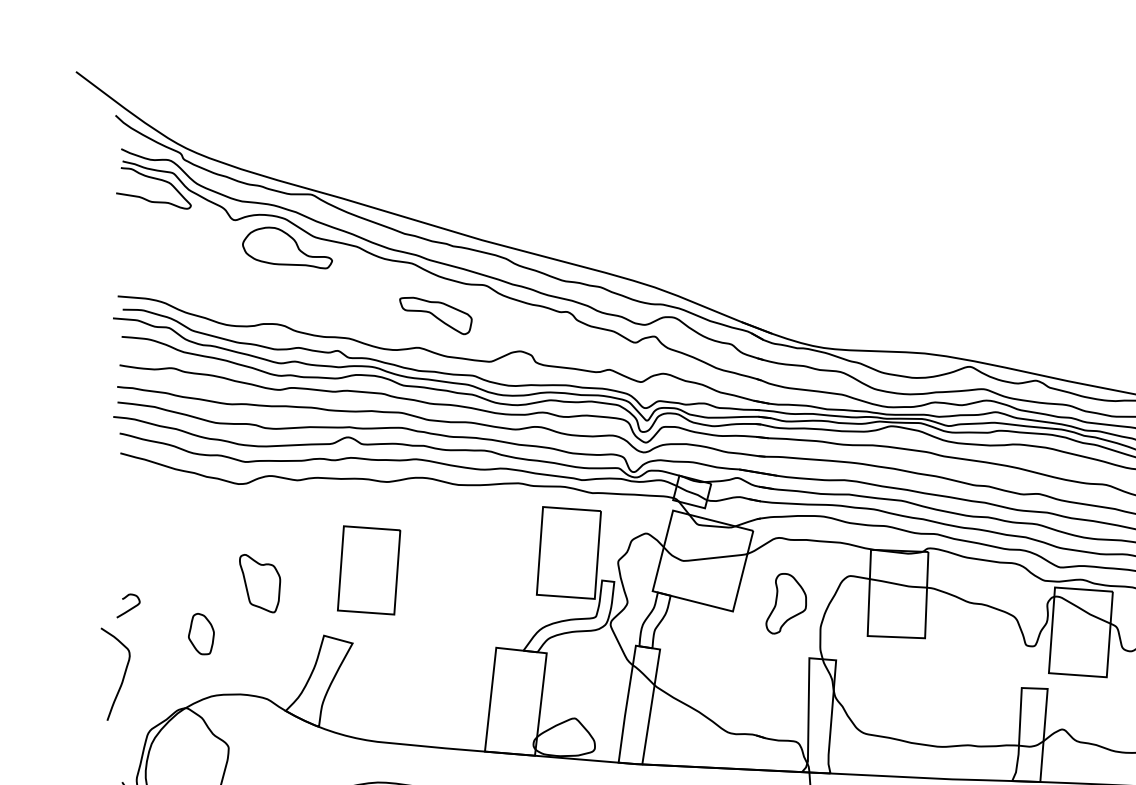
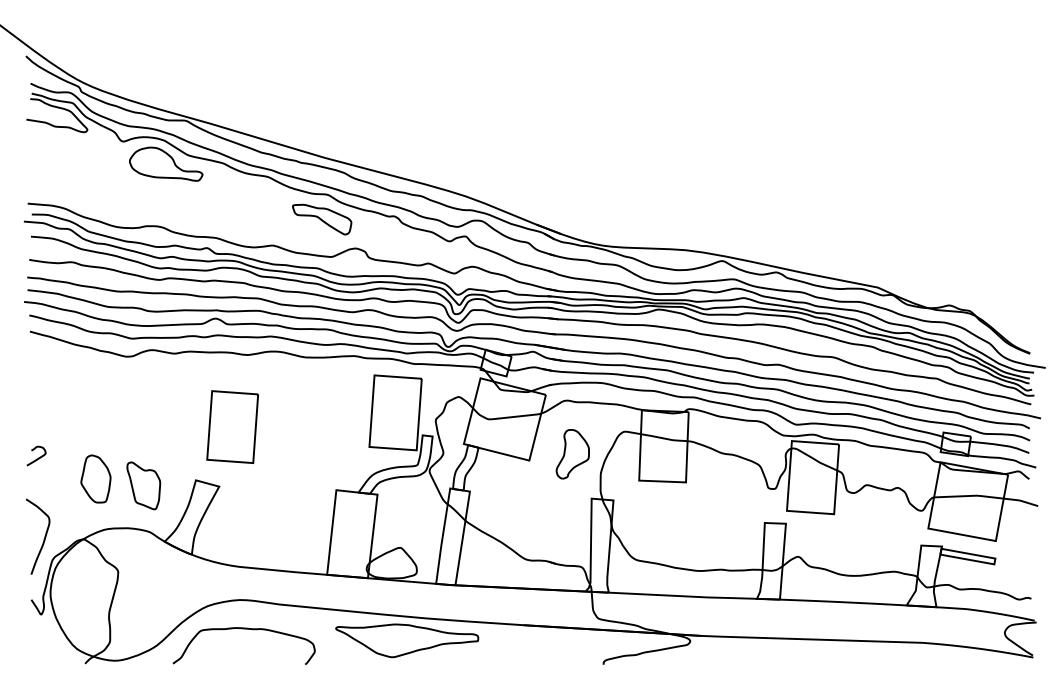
part: (436, 315) -> (322, 219), moved
part: (259, 583) -> (143, 485), moved
part: (200, 633) -> (95, 478), size x1.43
curve: (122, 677) -> (43, 539), moved

